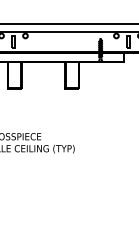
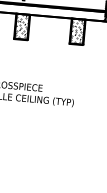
hatch: (14, 74) -> (21, 26), added
hatch: (72, 74) -> (77, 30), added

